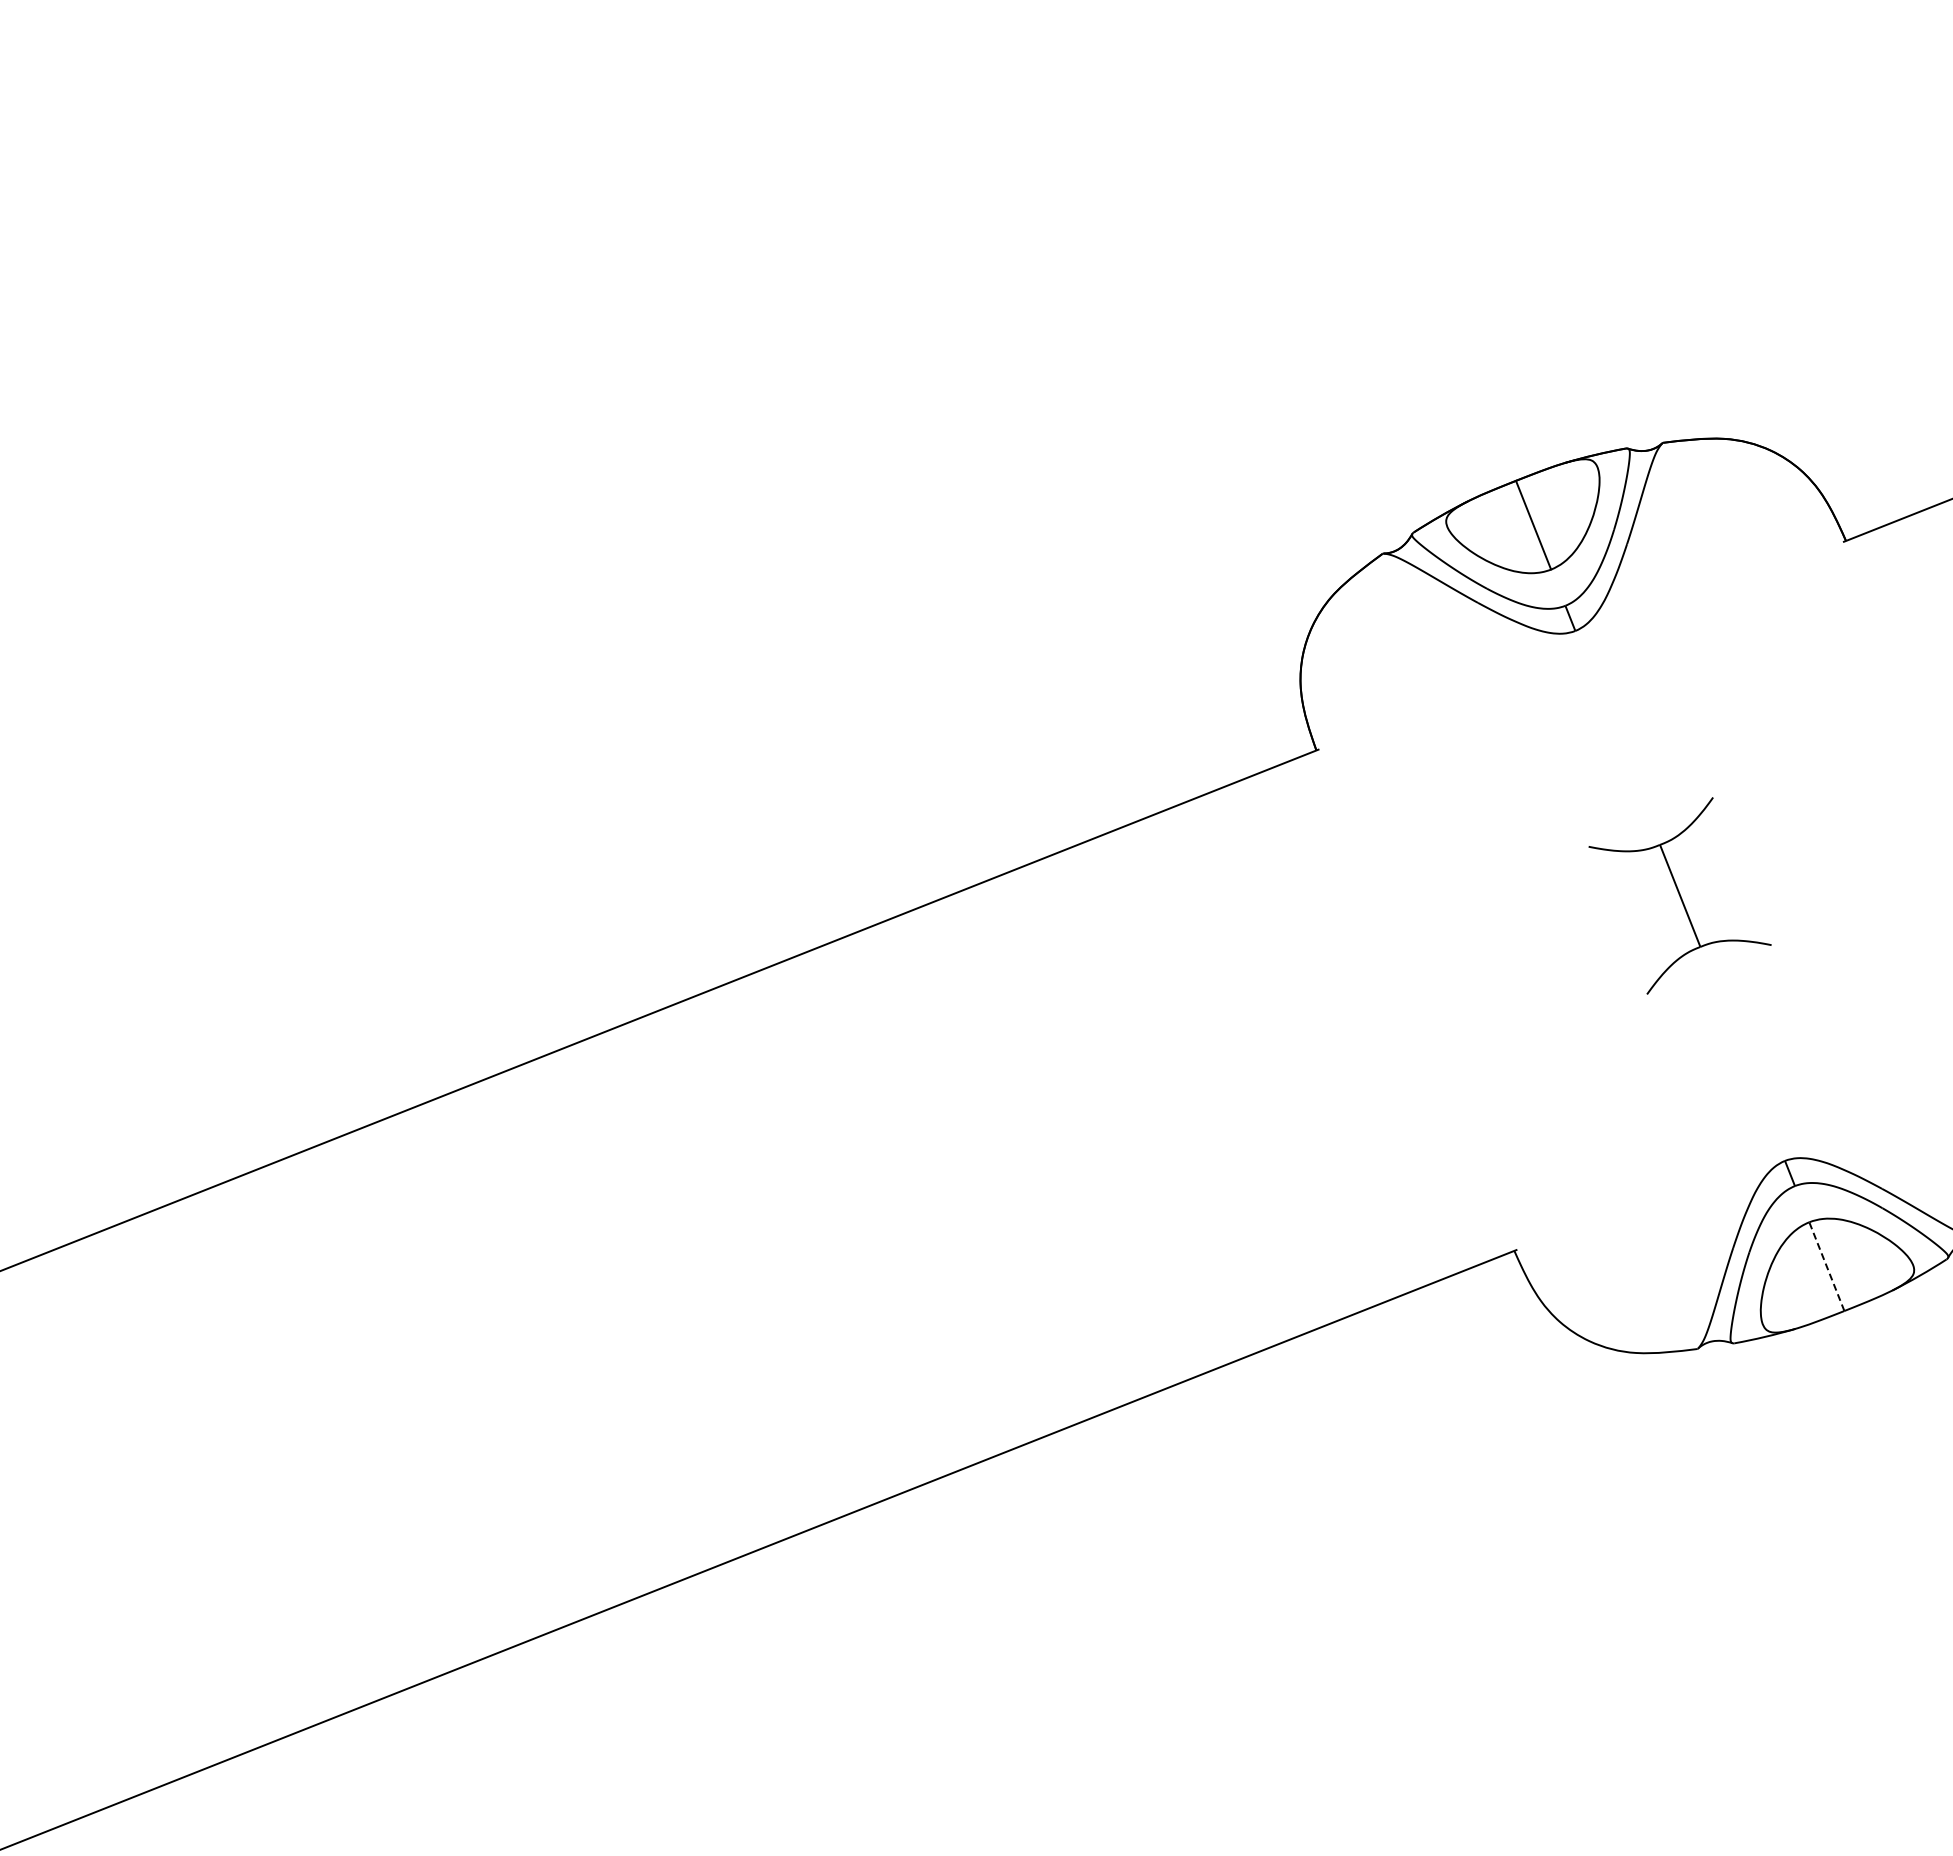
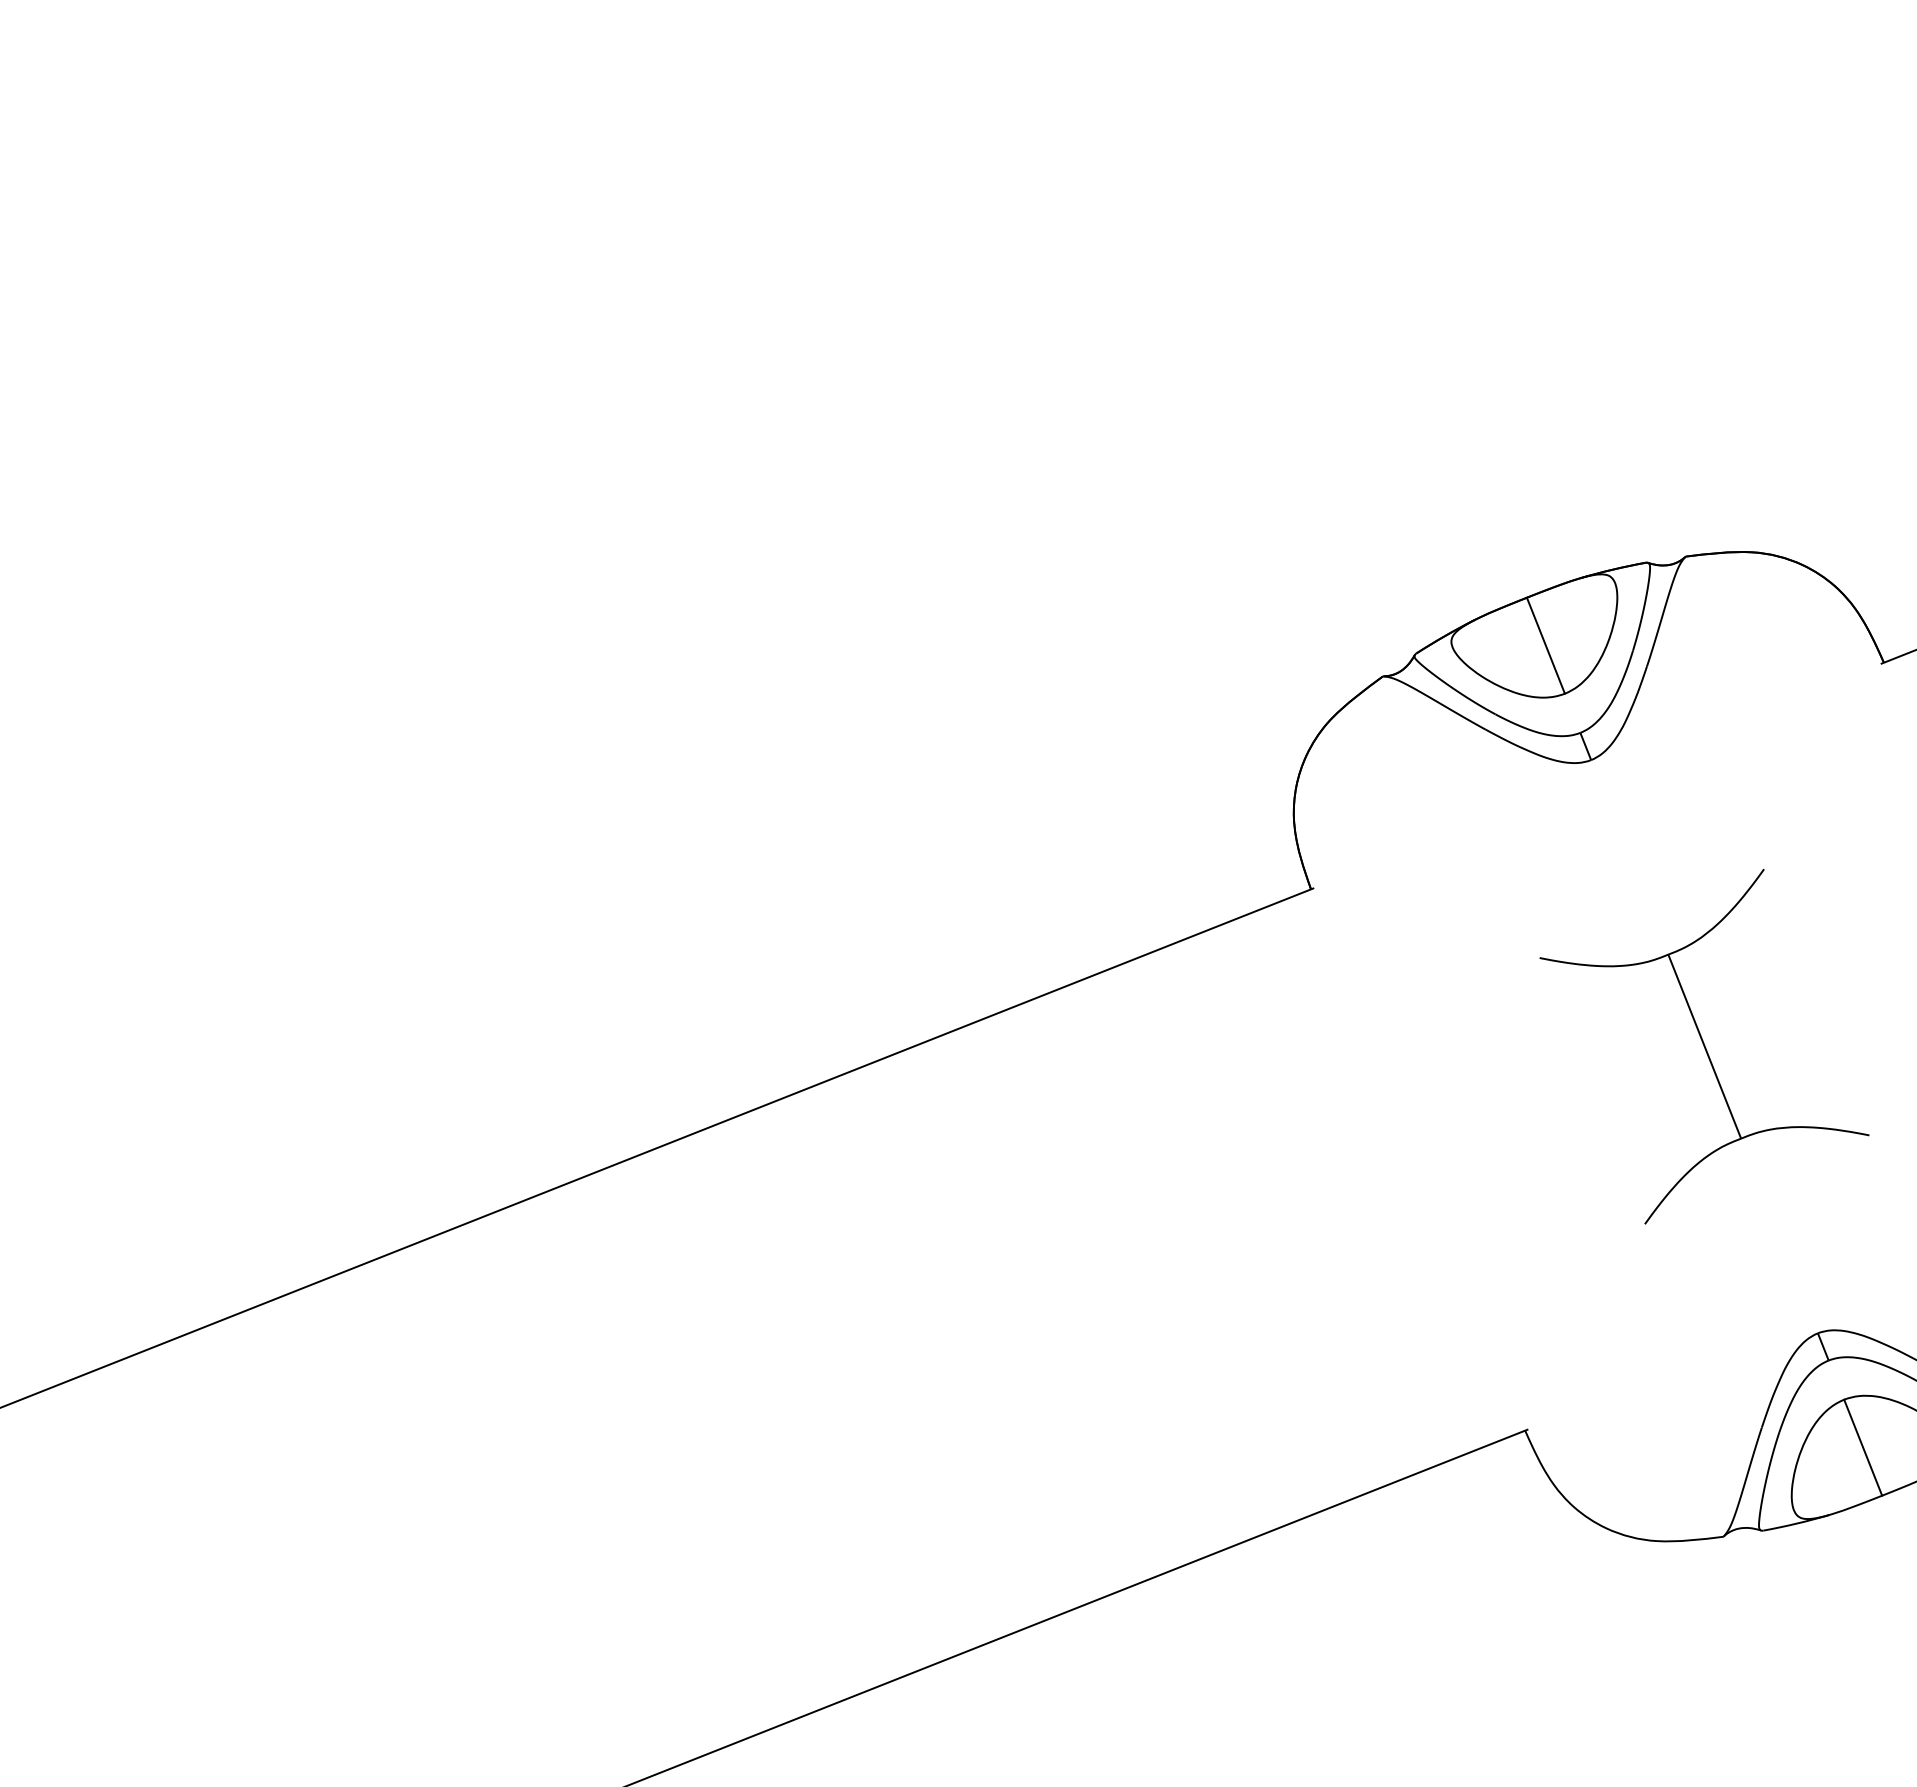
part: (1679, 895) -> (1703, 1046), size x1.67
line: (1826, 1266) -> (1862, 1447), dashed -> solid

